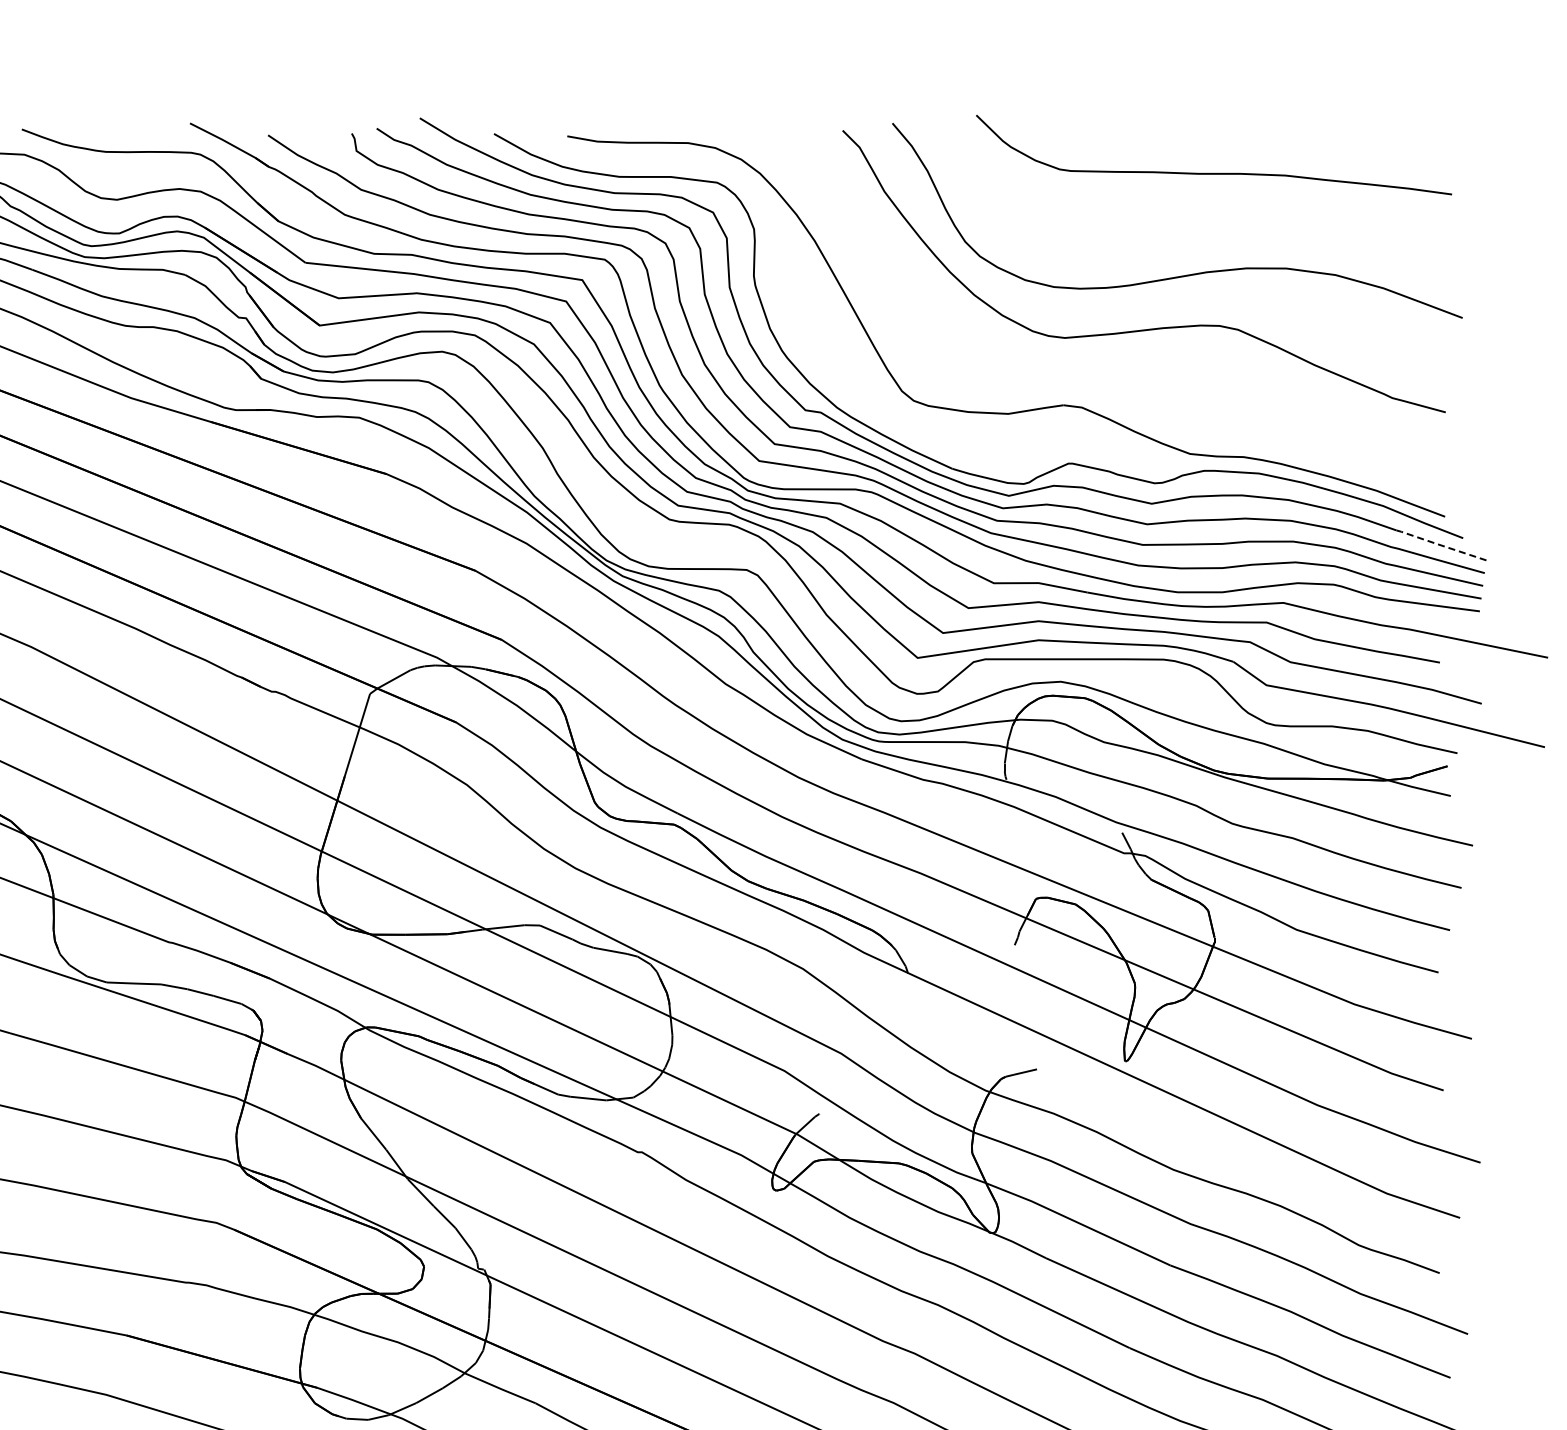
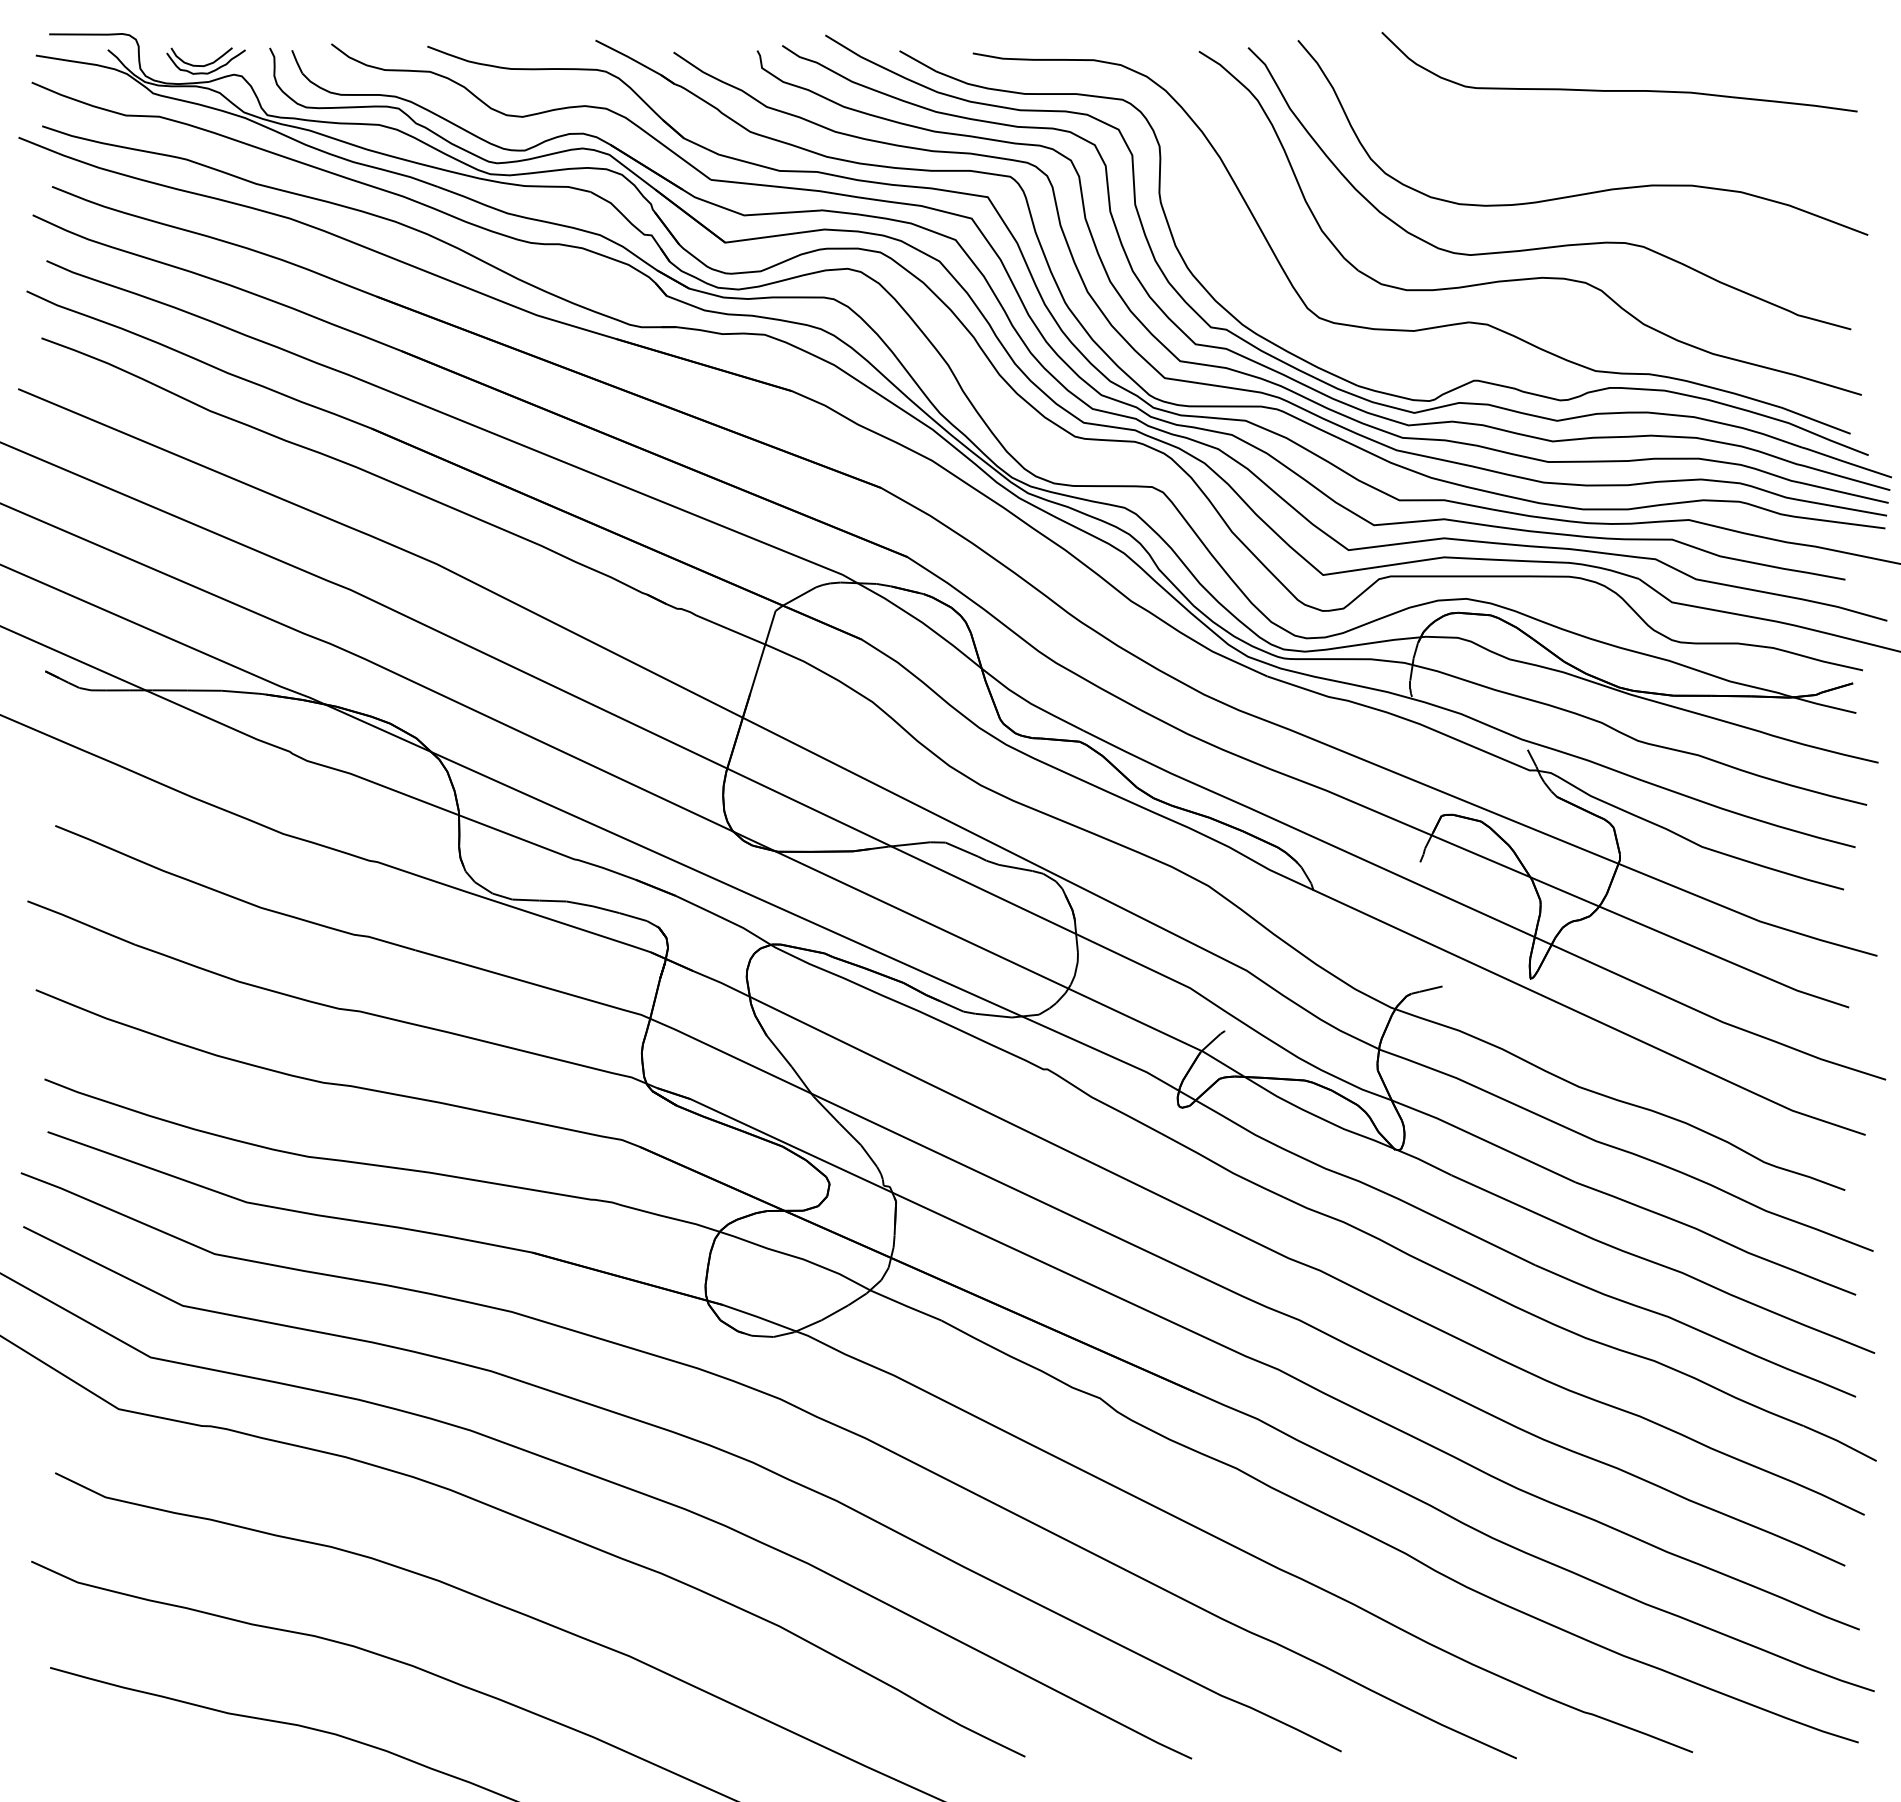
part: (1124, 360) -> (1530, 277), added
line: (1438, 544) -> (1844, 461), dashed -> solid

